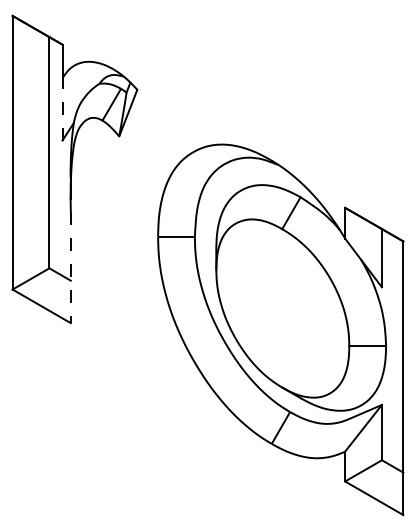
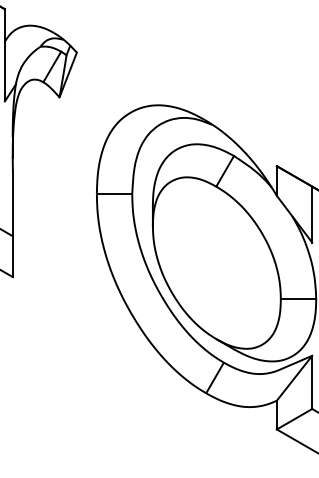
line: (62, 108) -> (4, 70), dashed -> solid
line: (70, 268) -> (12, 224), dashed -> solid

